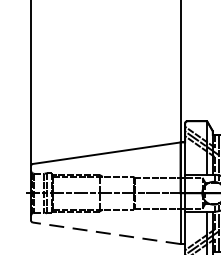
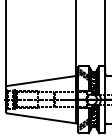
line: (106, 233) -> (41, 118), dashed -> solid

